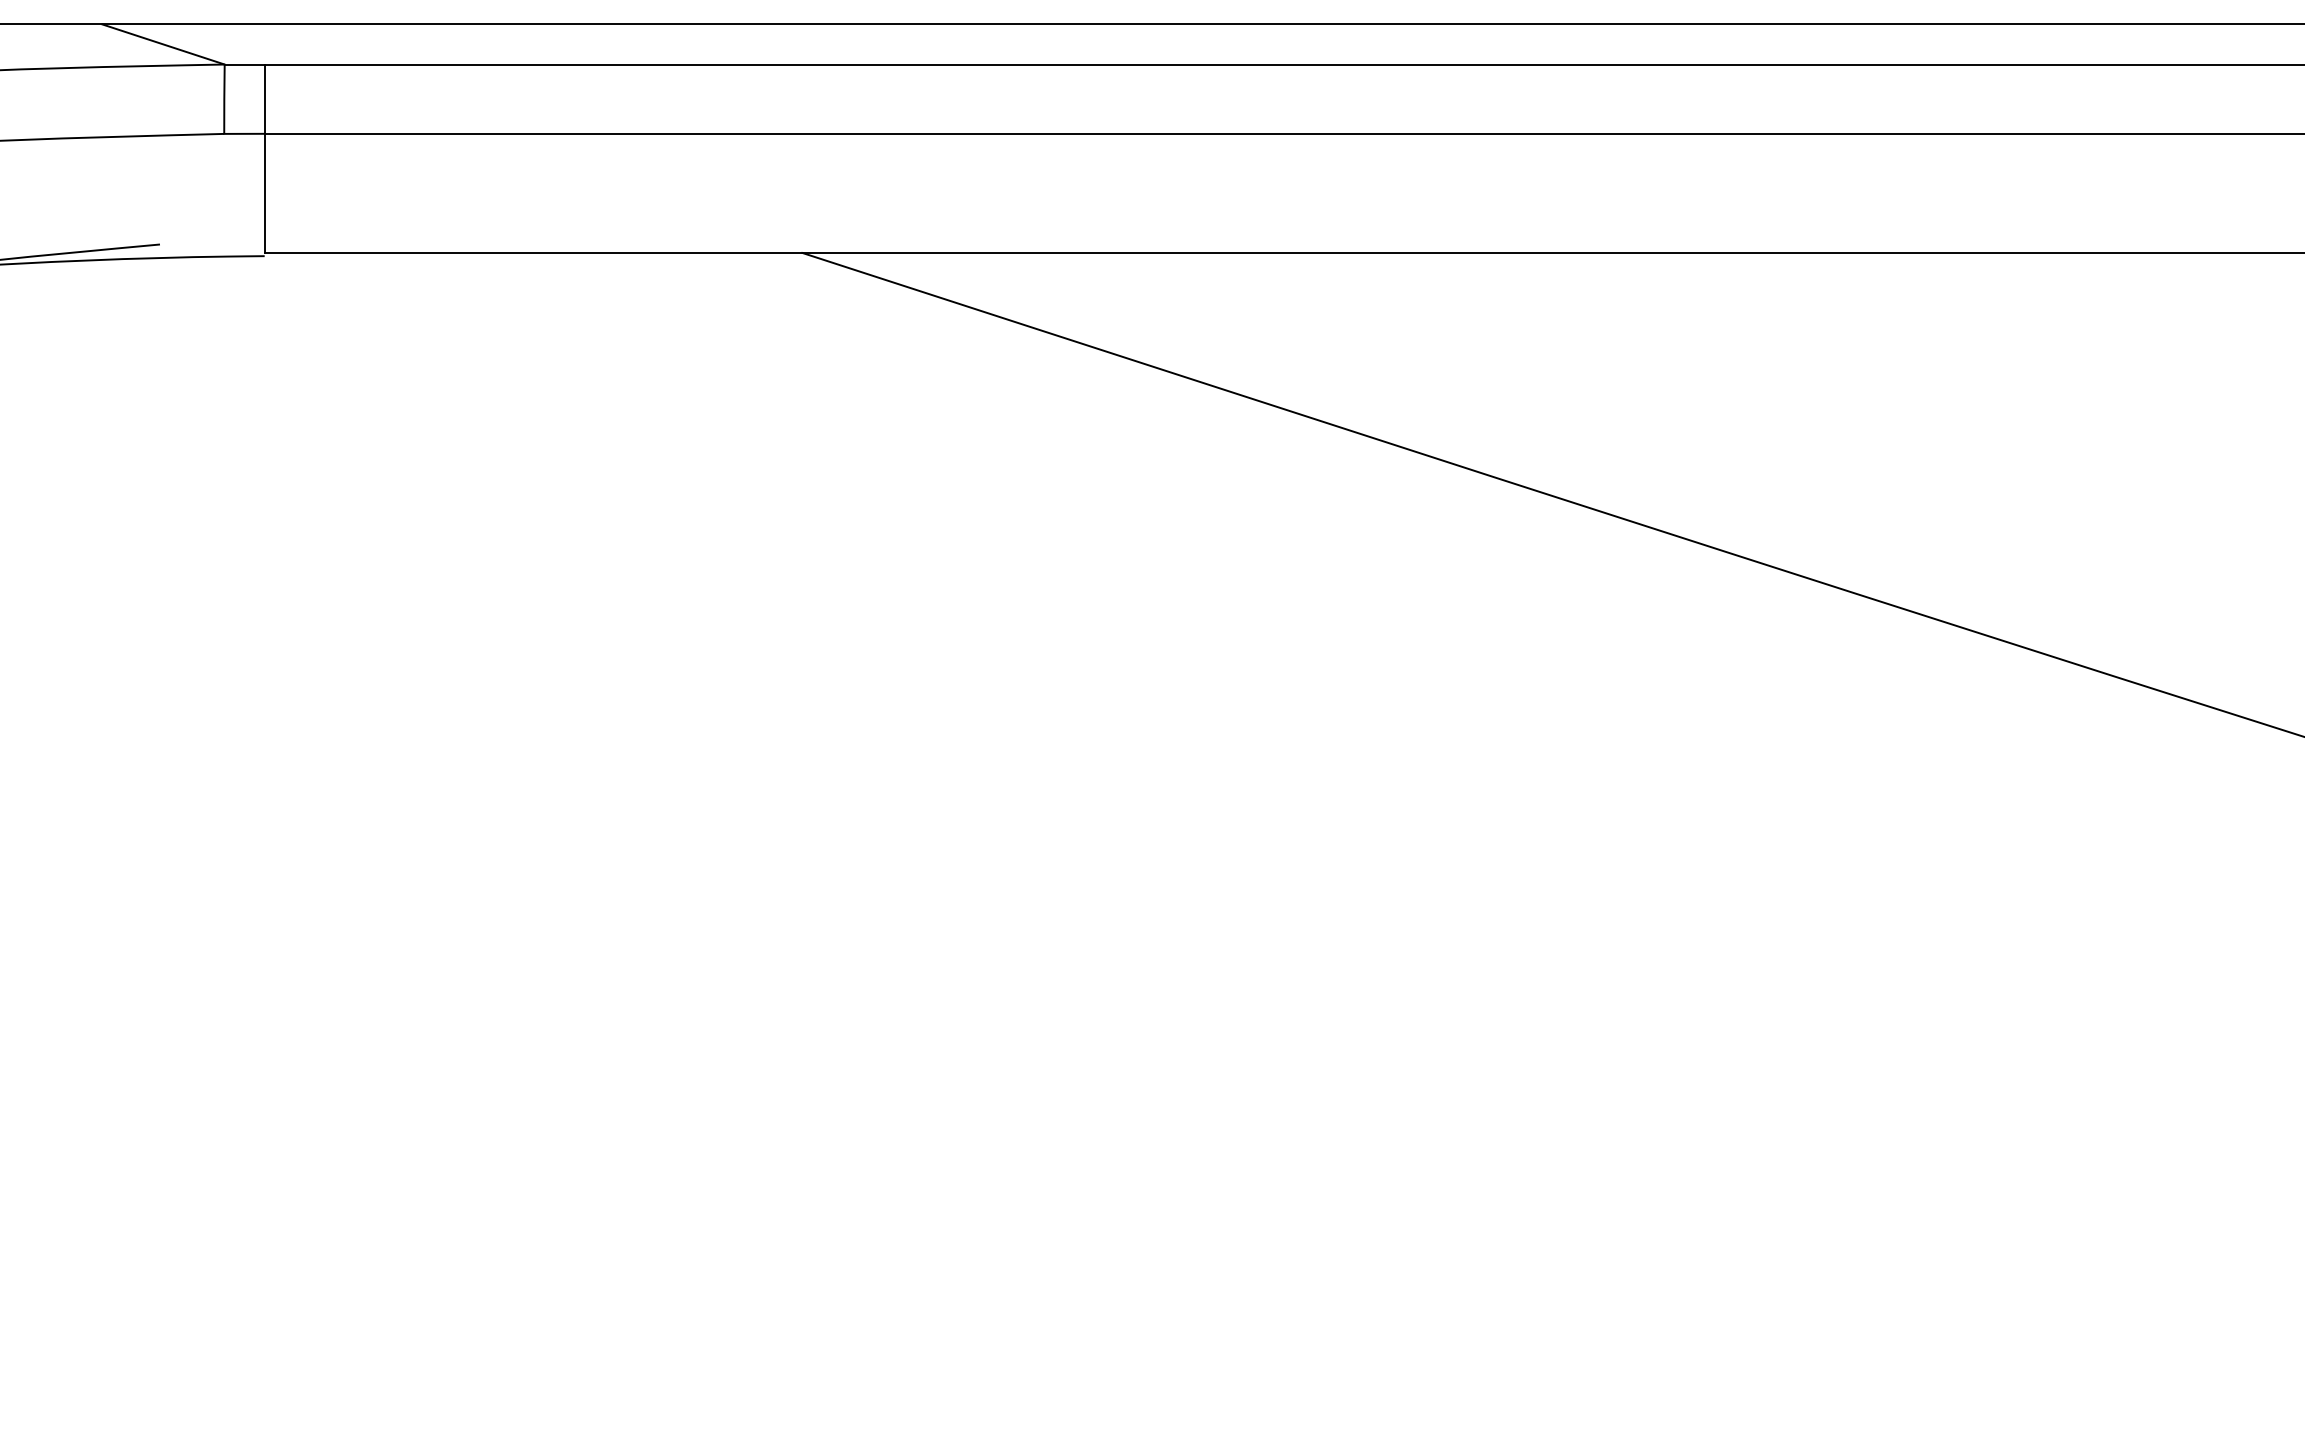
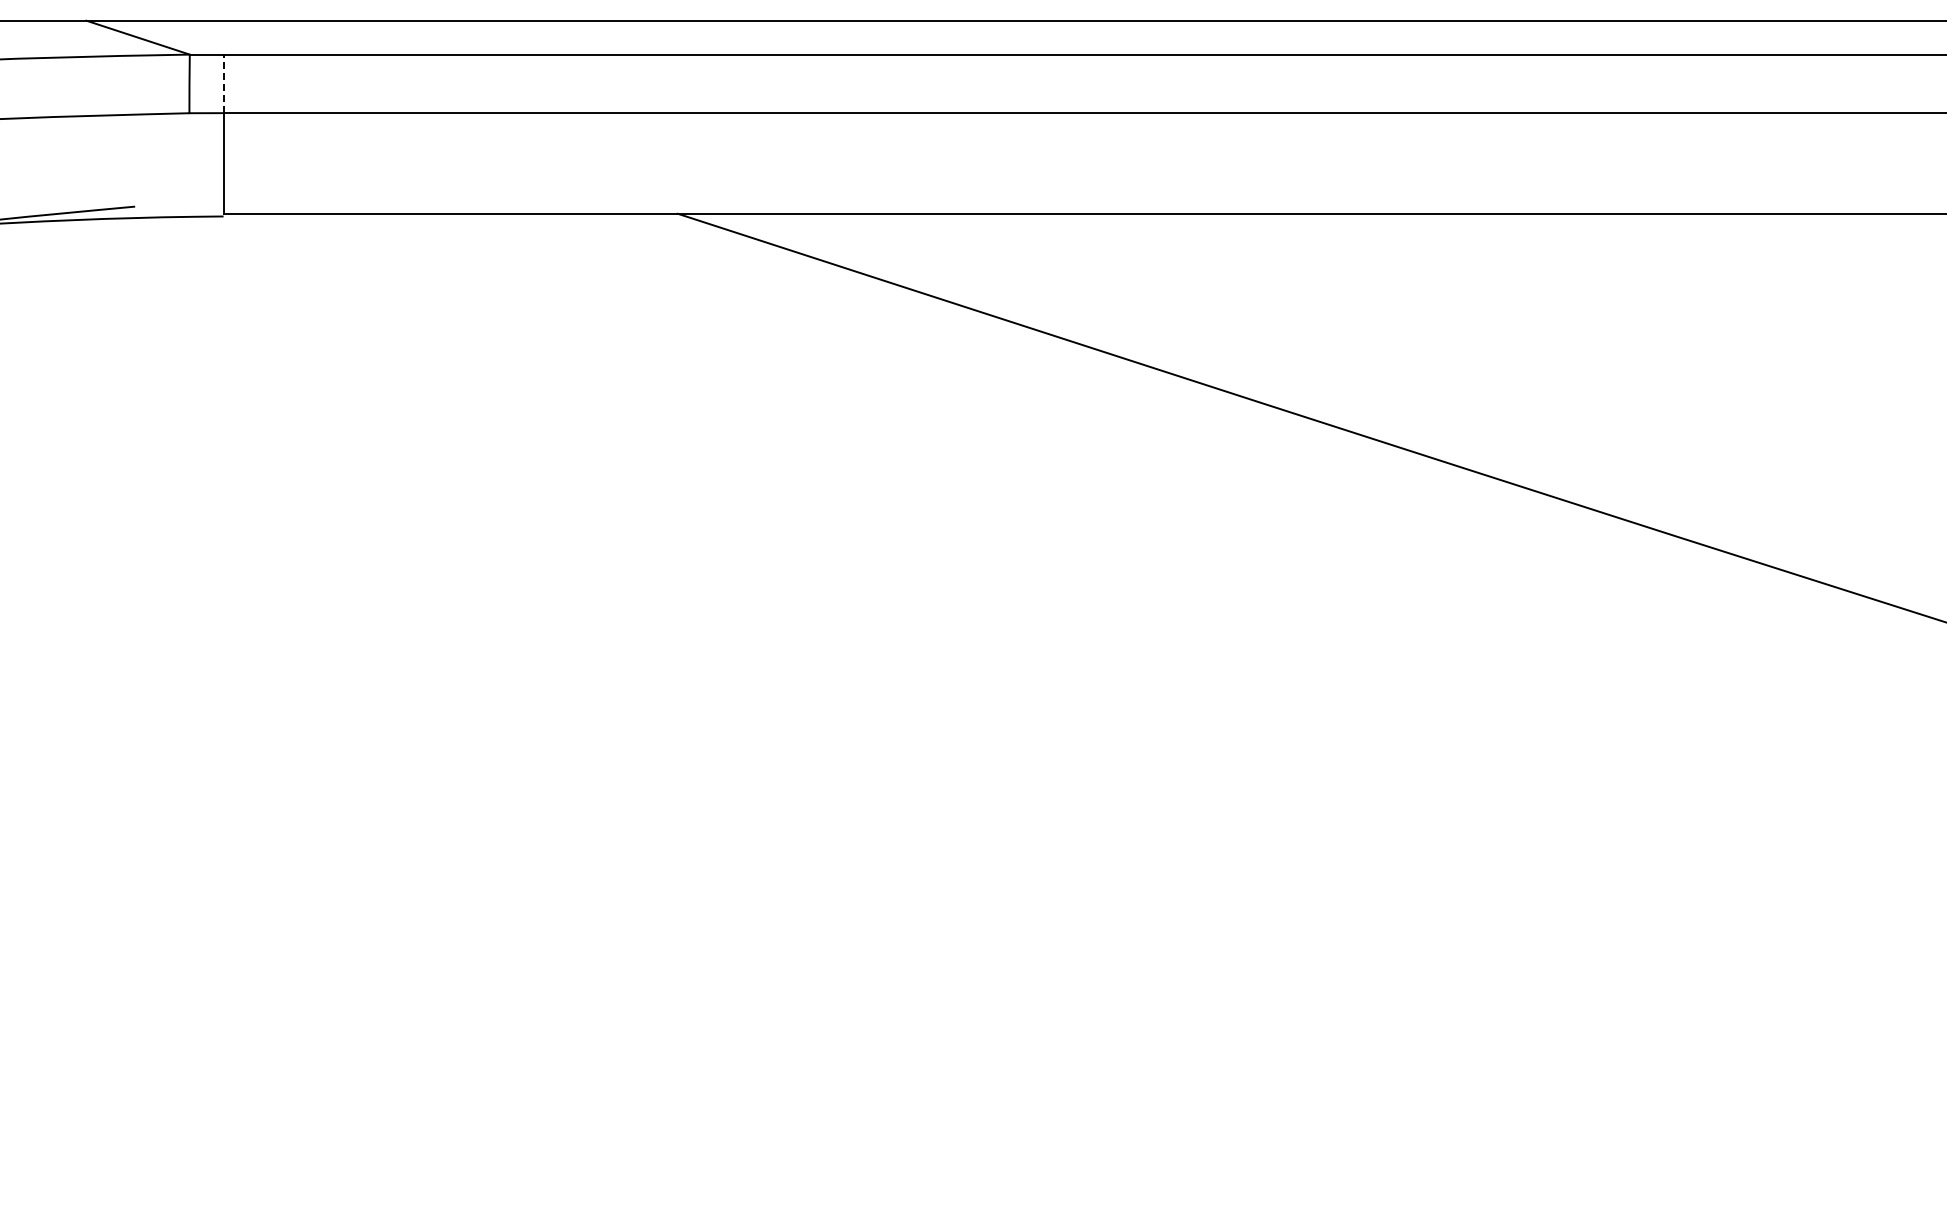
line: (264, 98) -> (223, 83), solid -> dashed

